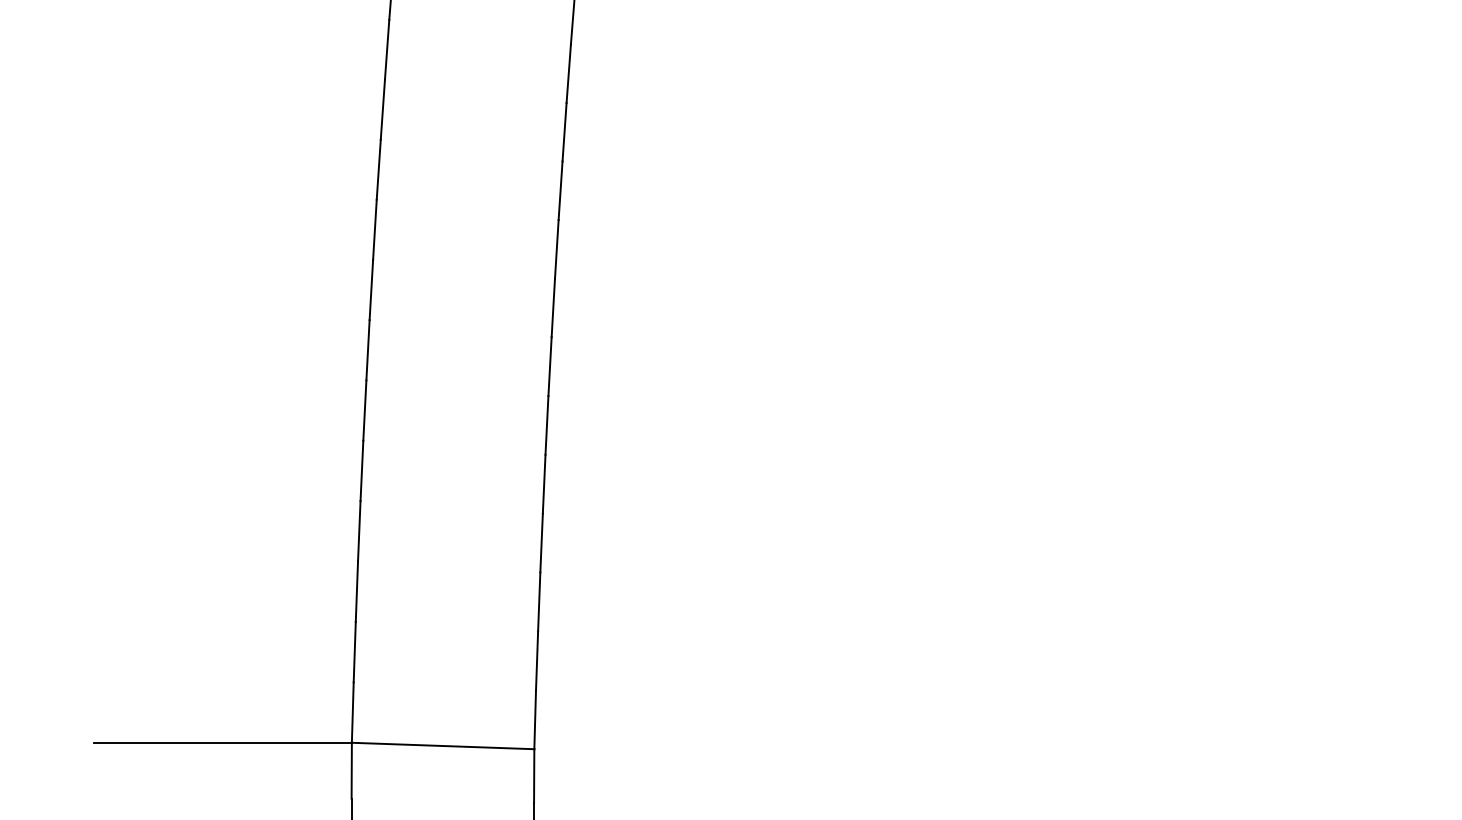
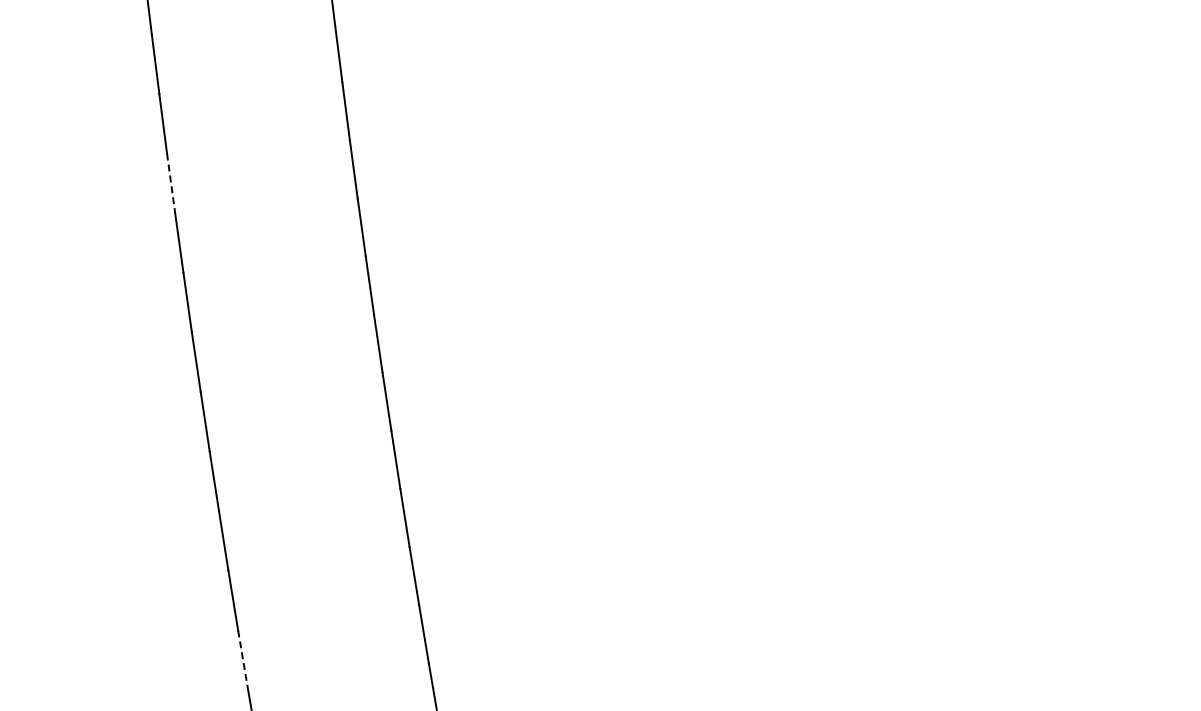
line: (387, 50) -> (171, 184), solid -> dashed
line: (359, 531) -> (243, 660), solid -> dashed

